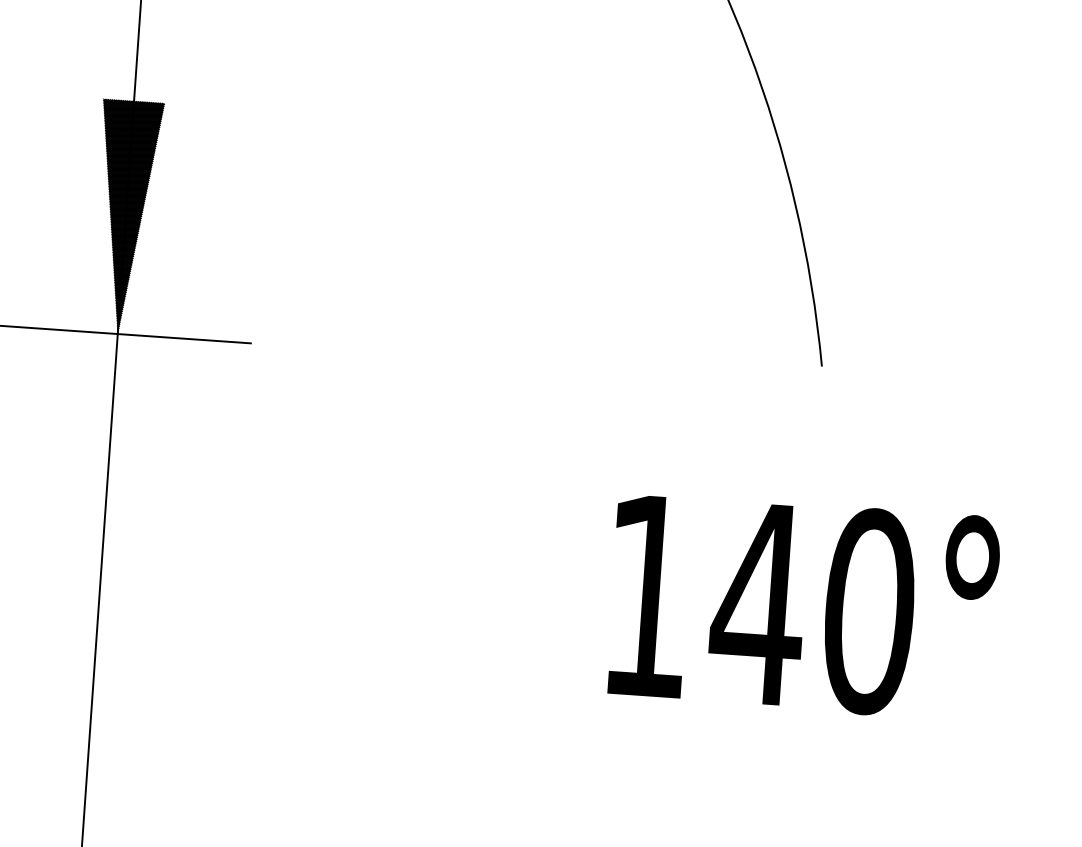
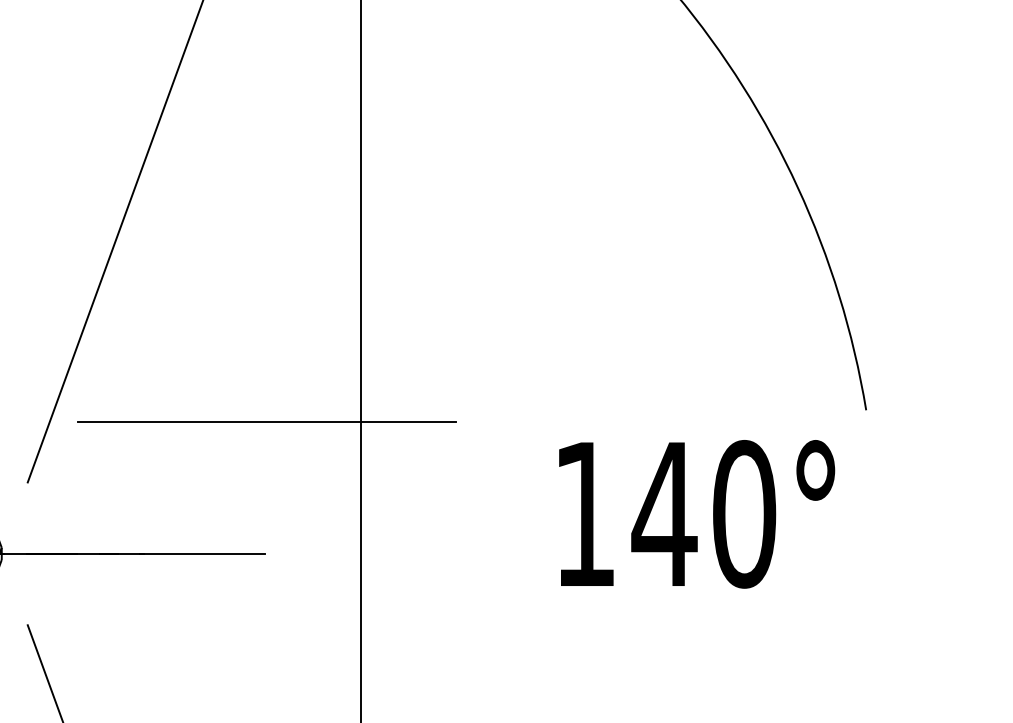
hatch: (125, 216) -> (360, 337), removed
text: (804, 607) -> (697, 514), moved

